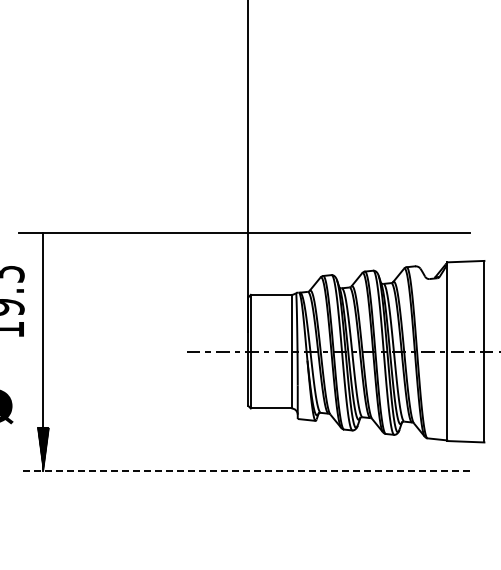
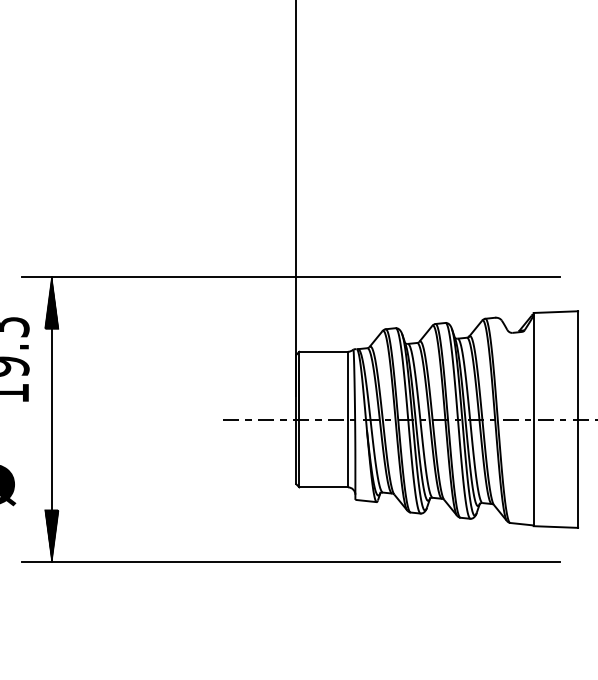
hatch: (43, 253) -> (52, 302), added
line: (243, 470) -> (290, 561), dashed -> solid

